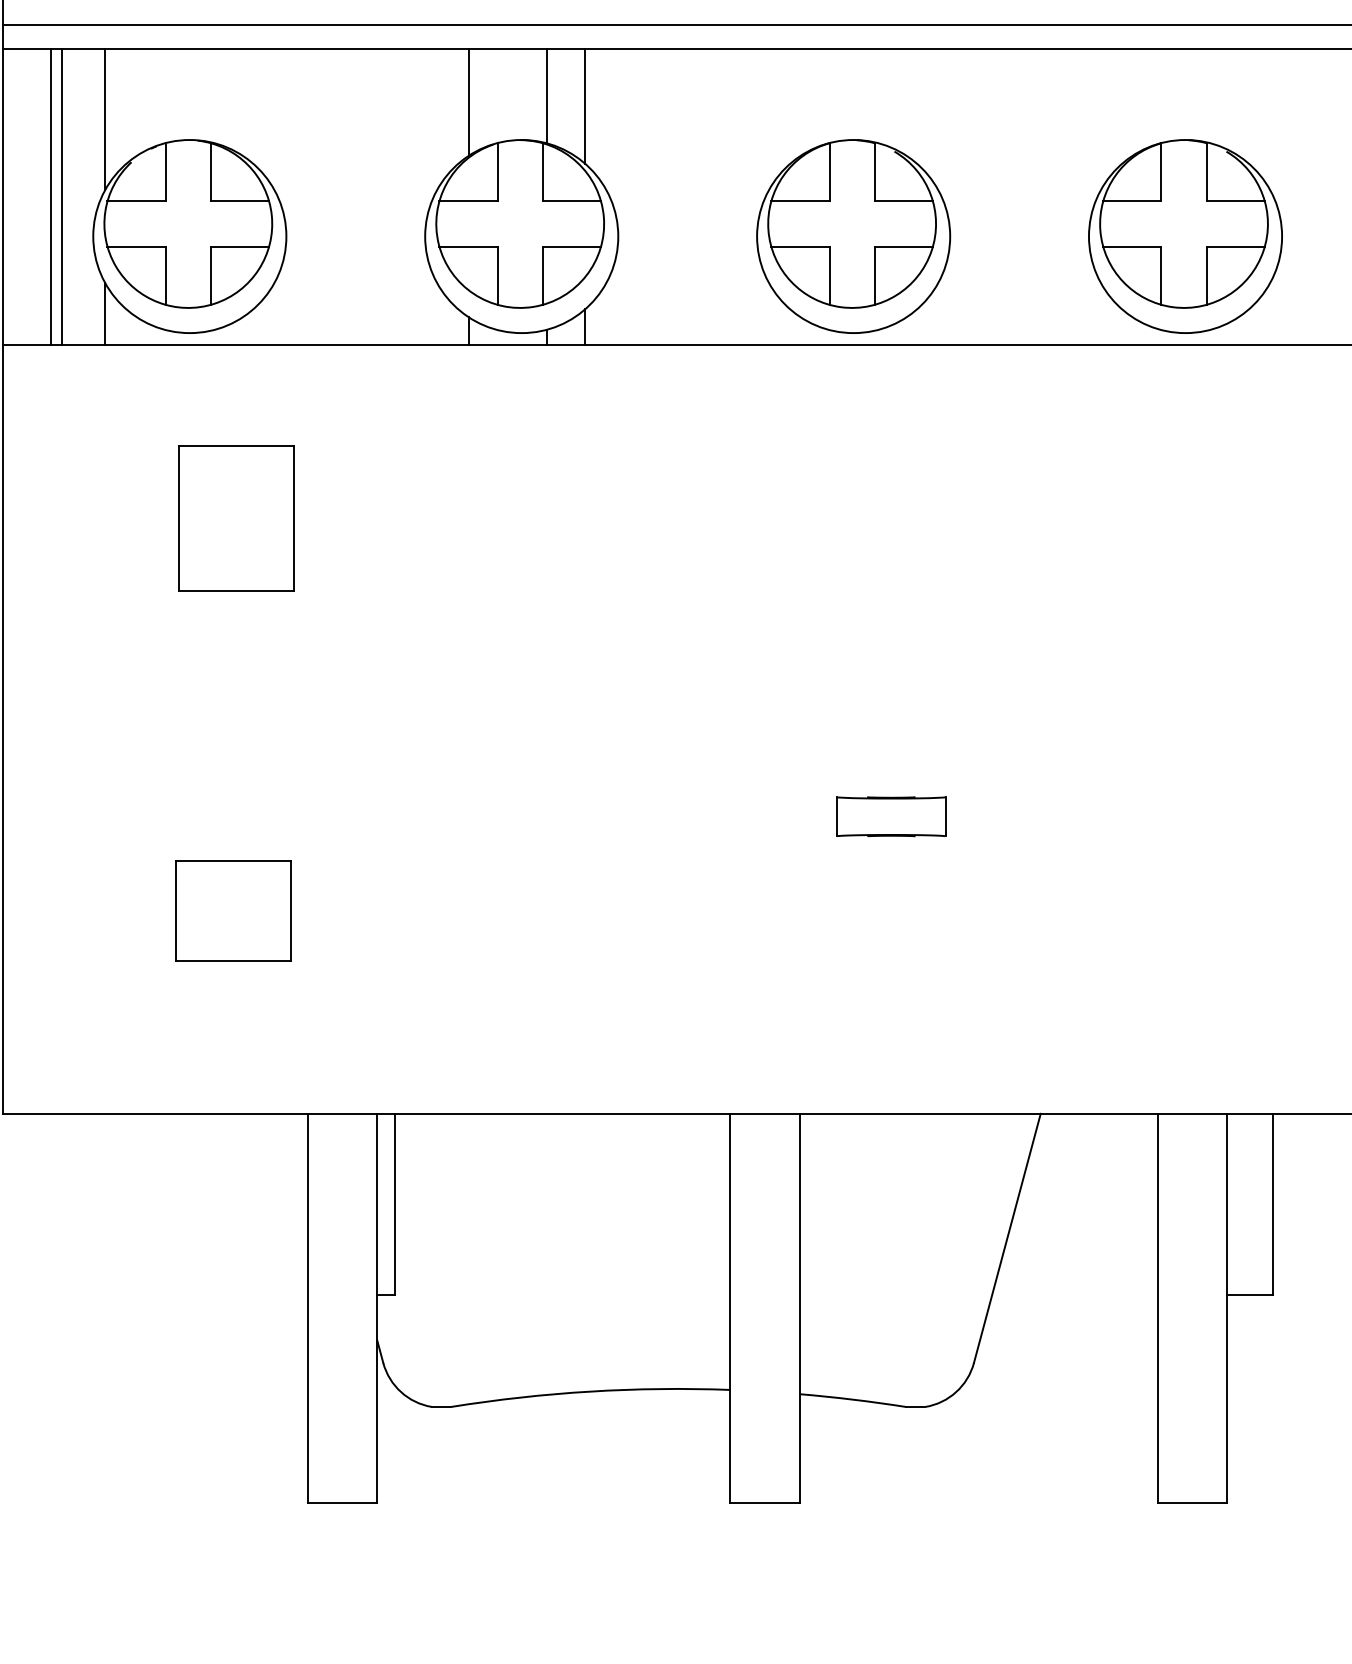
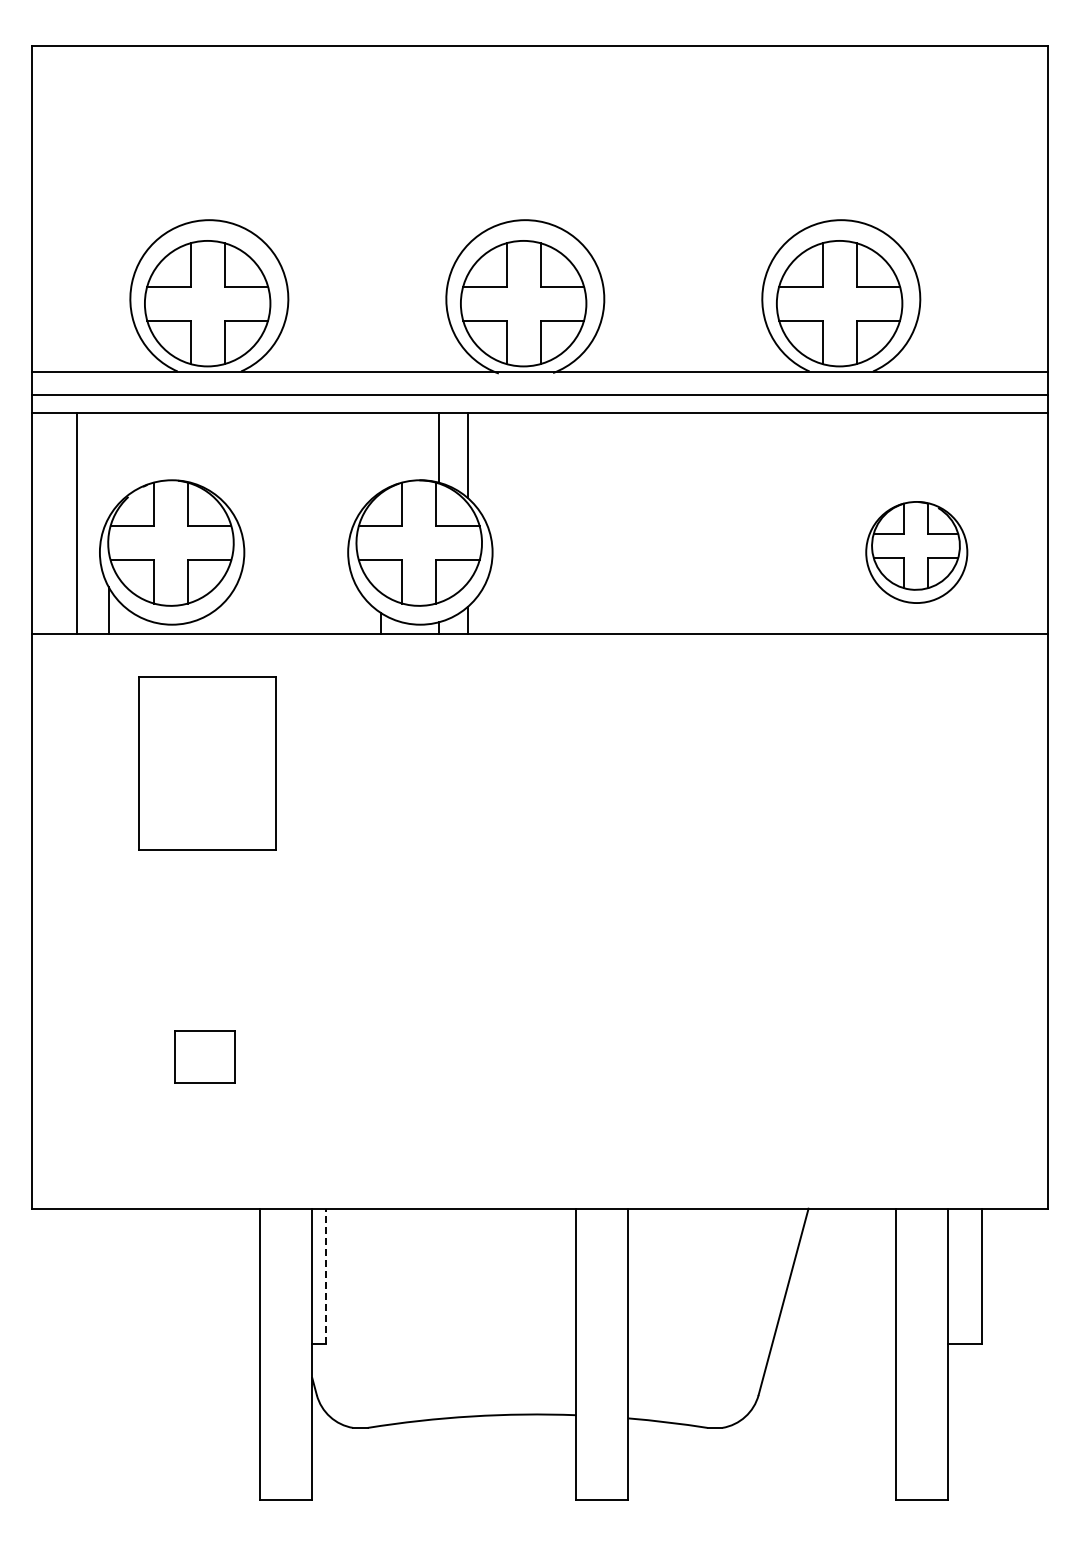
line: (468, 102) -> (380, 452), removed
line: (104, 118) -> (108, 464), removed
line: (51, 196) -> (68, 522), removed
part: (853, 236) -> (668, 552), removed
part: (1184, 236) -> (916, 552), size x0.7
part: (235, 518) -> (206, 763), size x1.6
part: (890, 816) -> (696, 986), removed
part: (233, 910) -> (204, 1056), size x0.7
line: (394, 1204) -> (325, 1276), solid -> dashed

